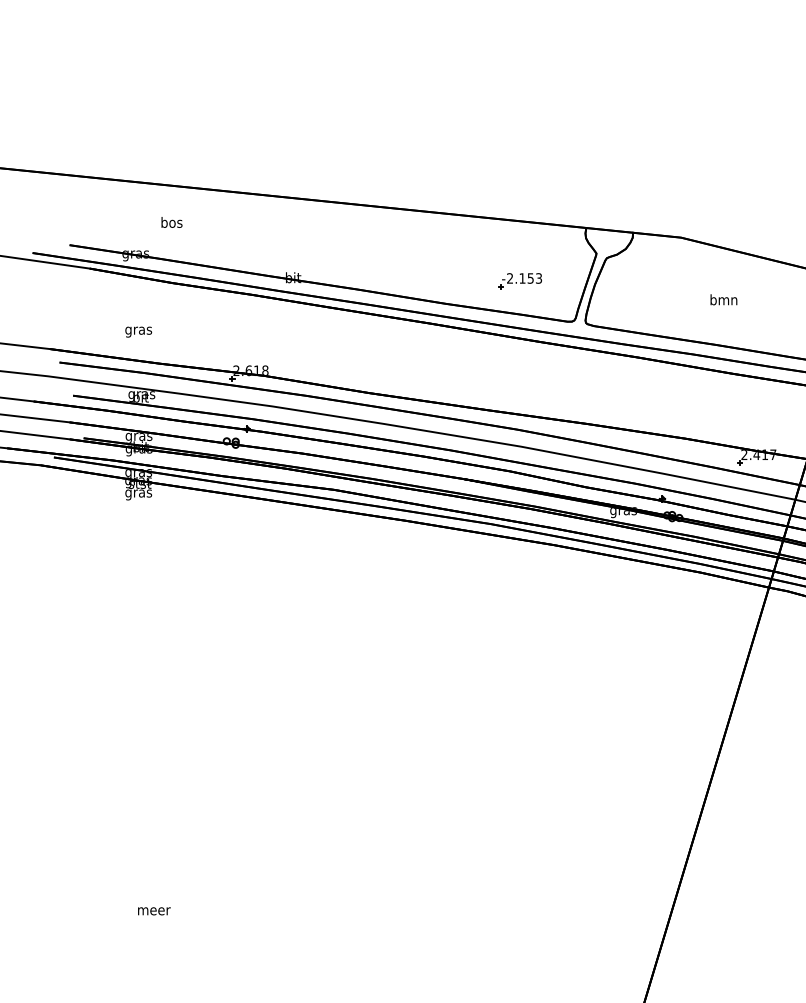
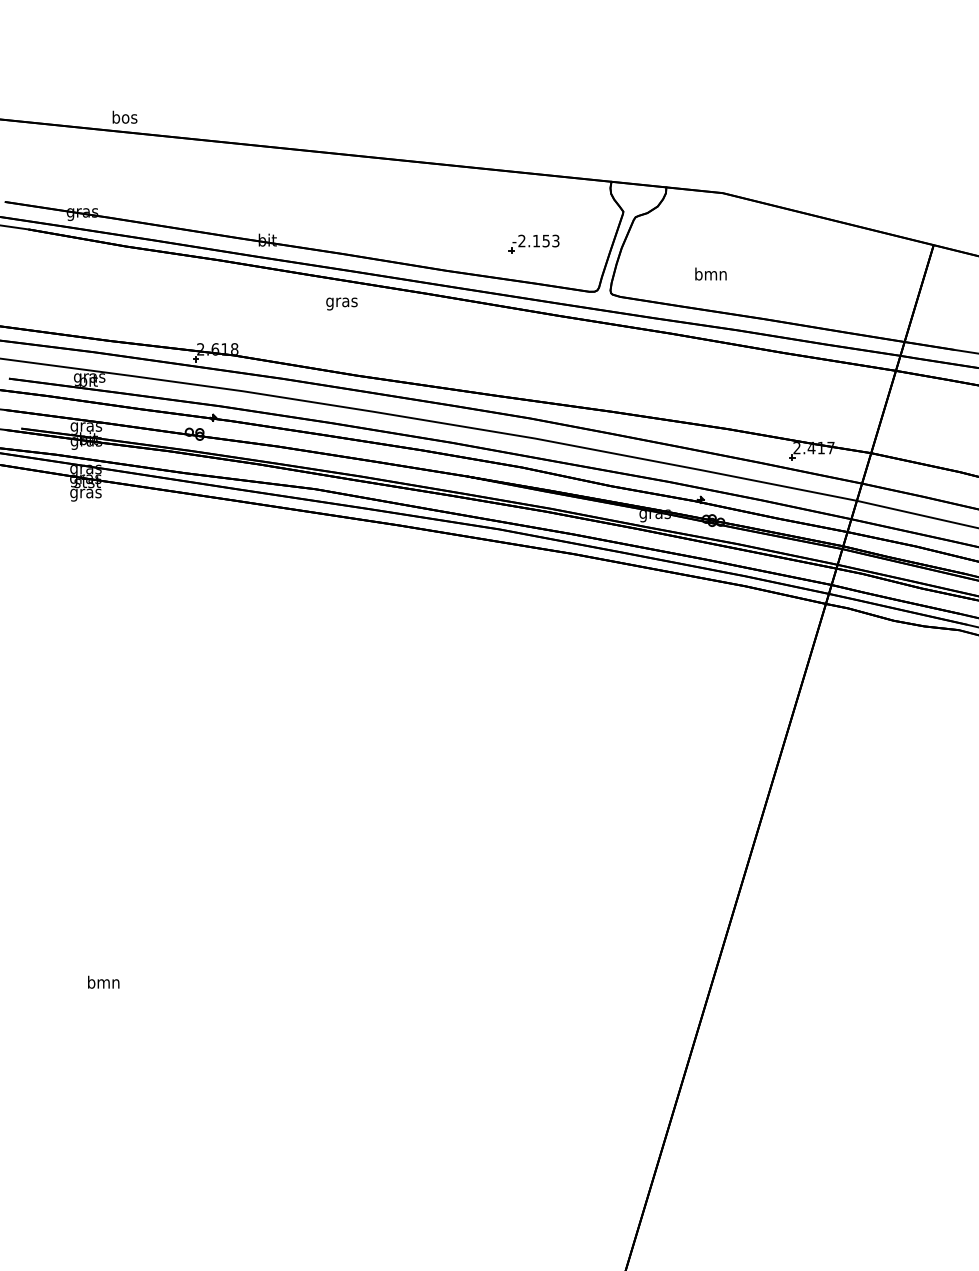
text: (171, 221) -> (124, 116), moved
text: (723, 299) -> (710, 273), moved
text: (138, 331) -> (341, 303), moved
text: (154, 909) -> (104, 981), meer -> bmn

